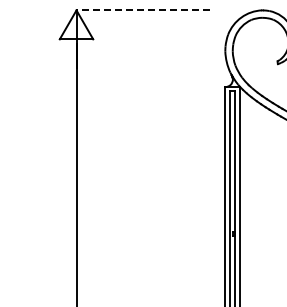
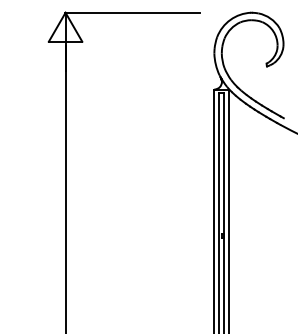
line: (142, 10) -> (131, 12), dashed -> solid

